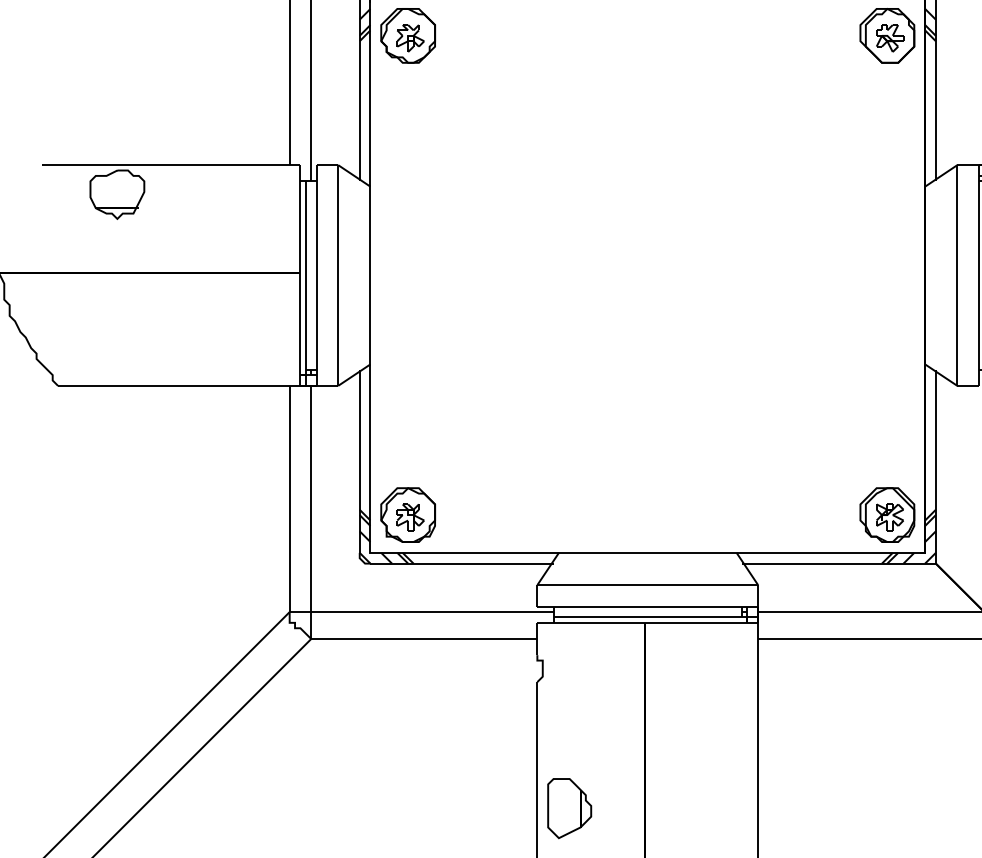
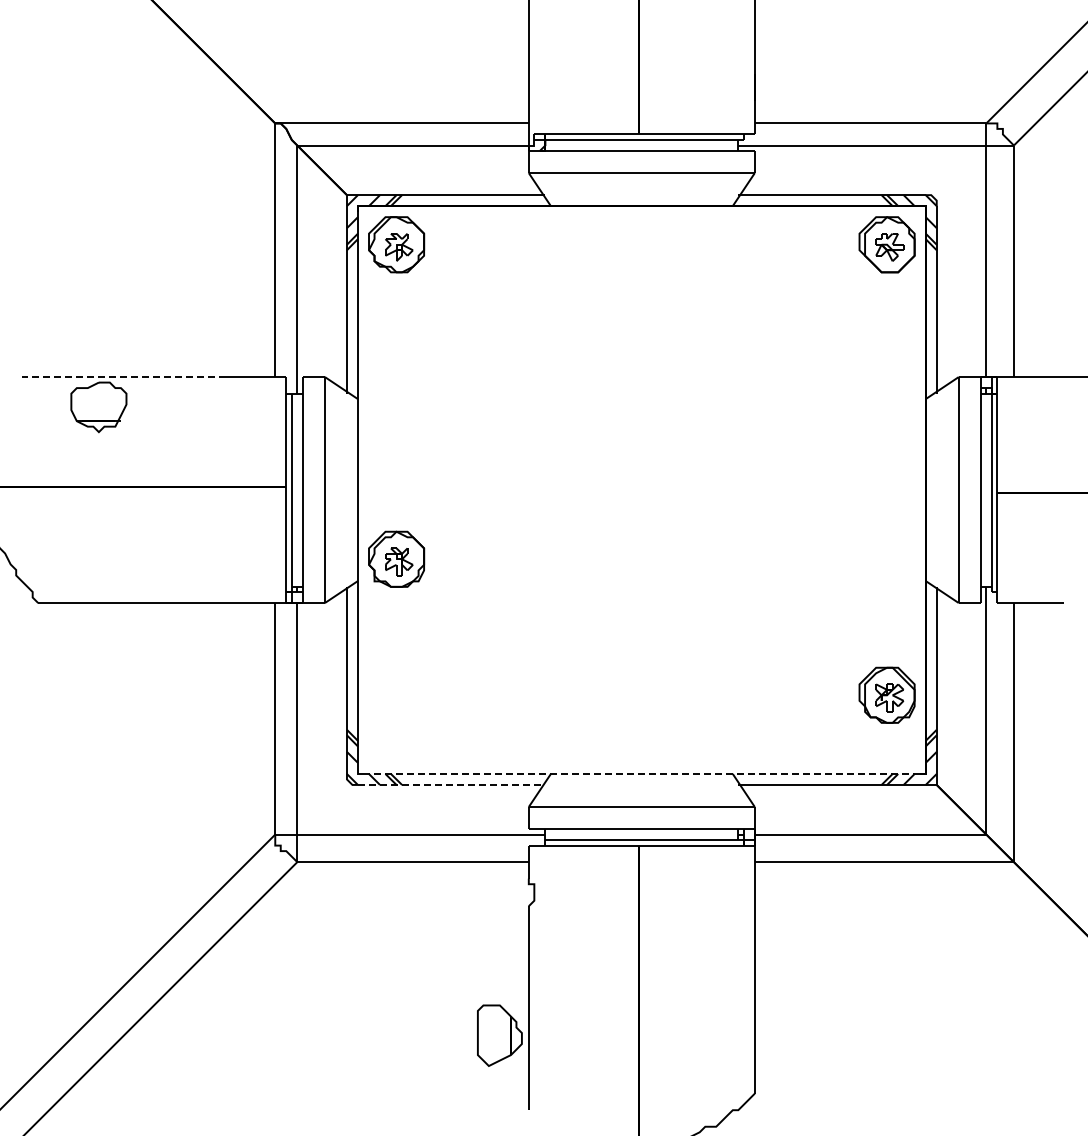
line: (141, 165) -> (123, 377), solid -> dashed
part: (408, 514) -> (396, 558), moved
part: (886, 514) -> (886, 694), moved
line: (648, 553) -> (642, 774), solid -> dashed
line: (461, 563) -> (451, 784), solid -> dashed
part: (569, 808) -> (499, 1035), moved

